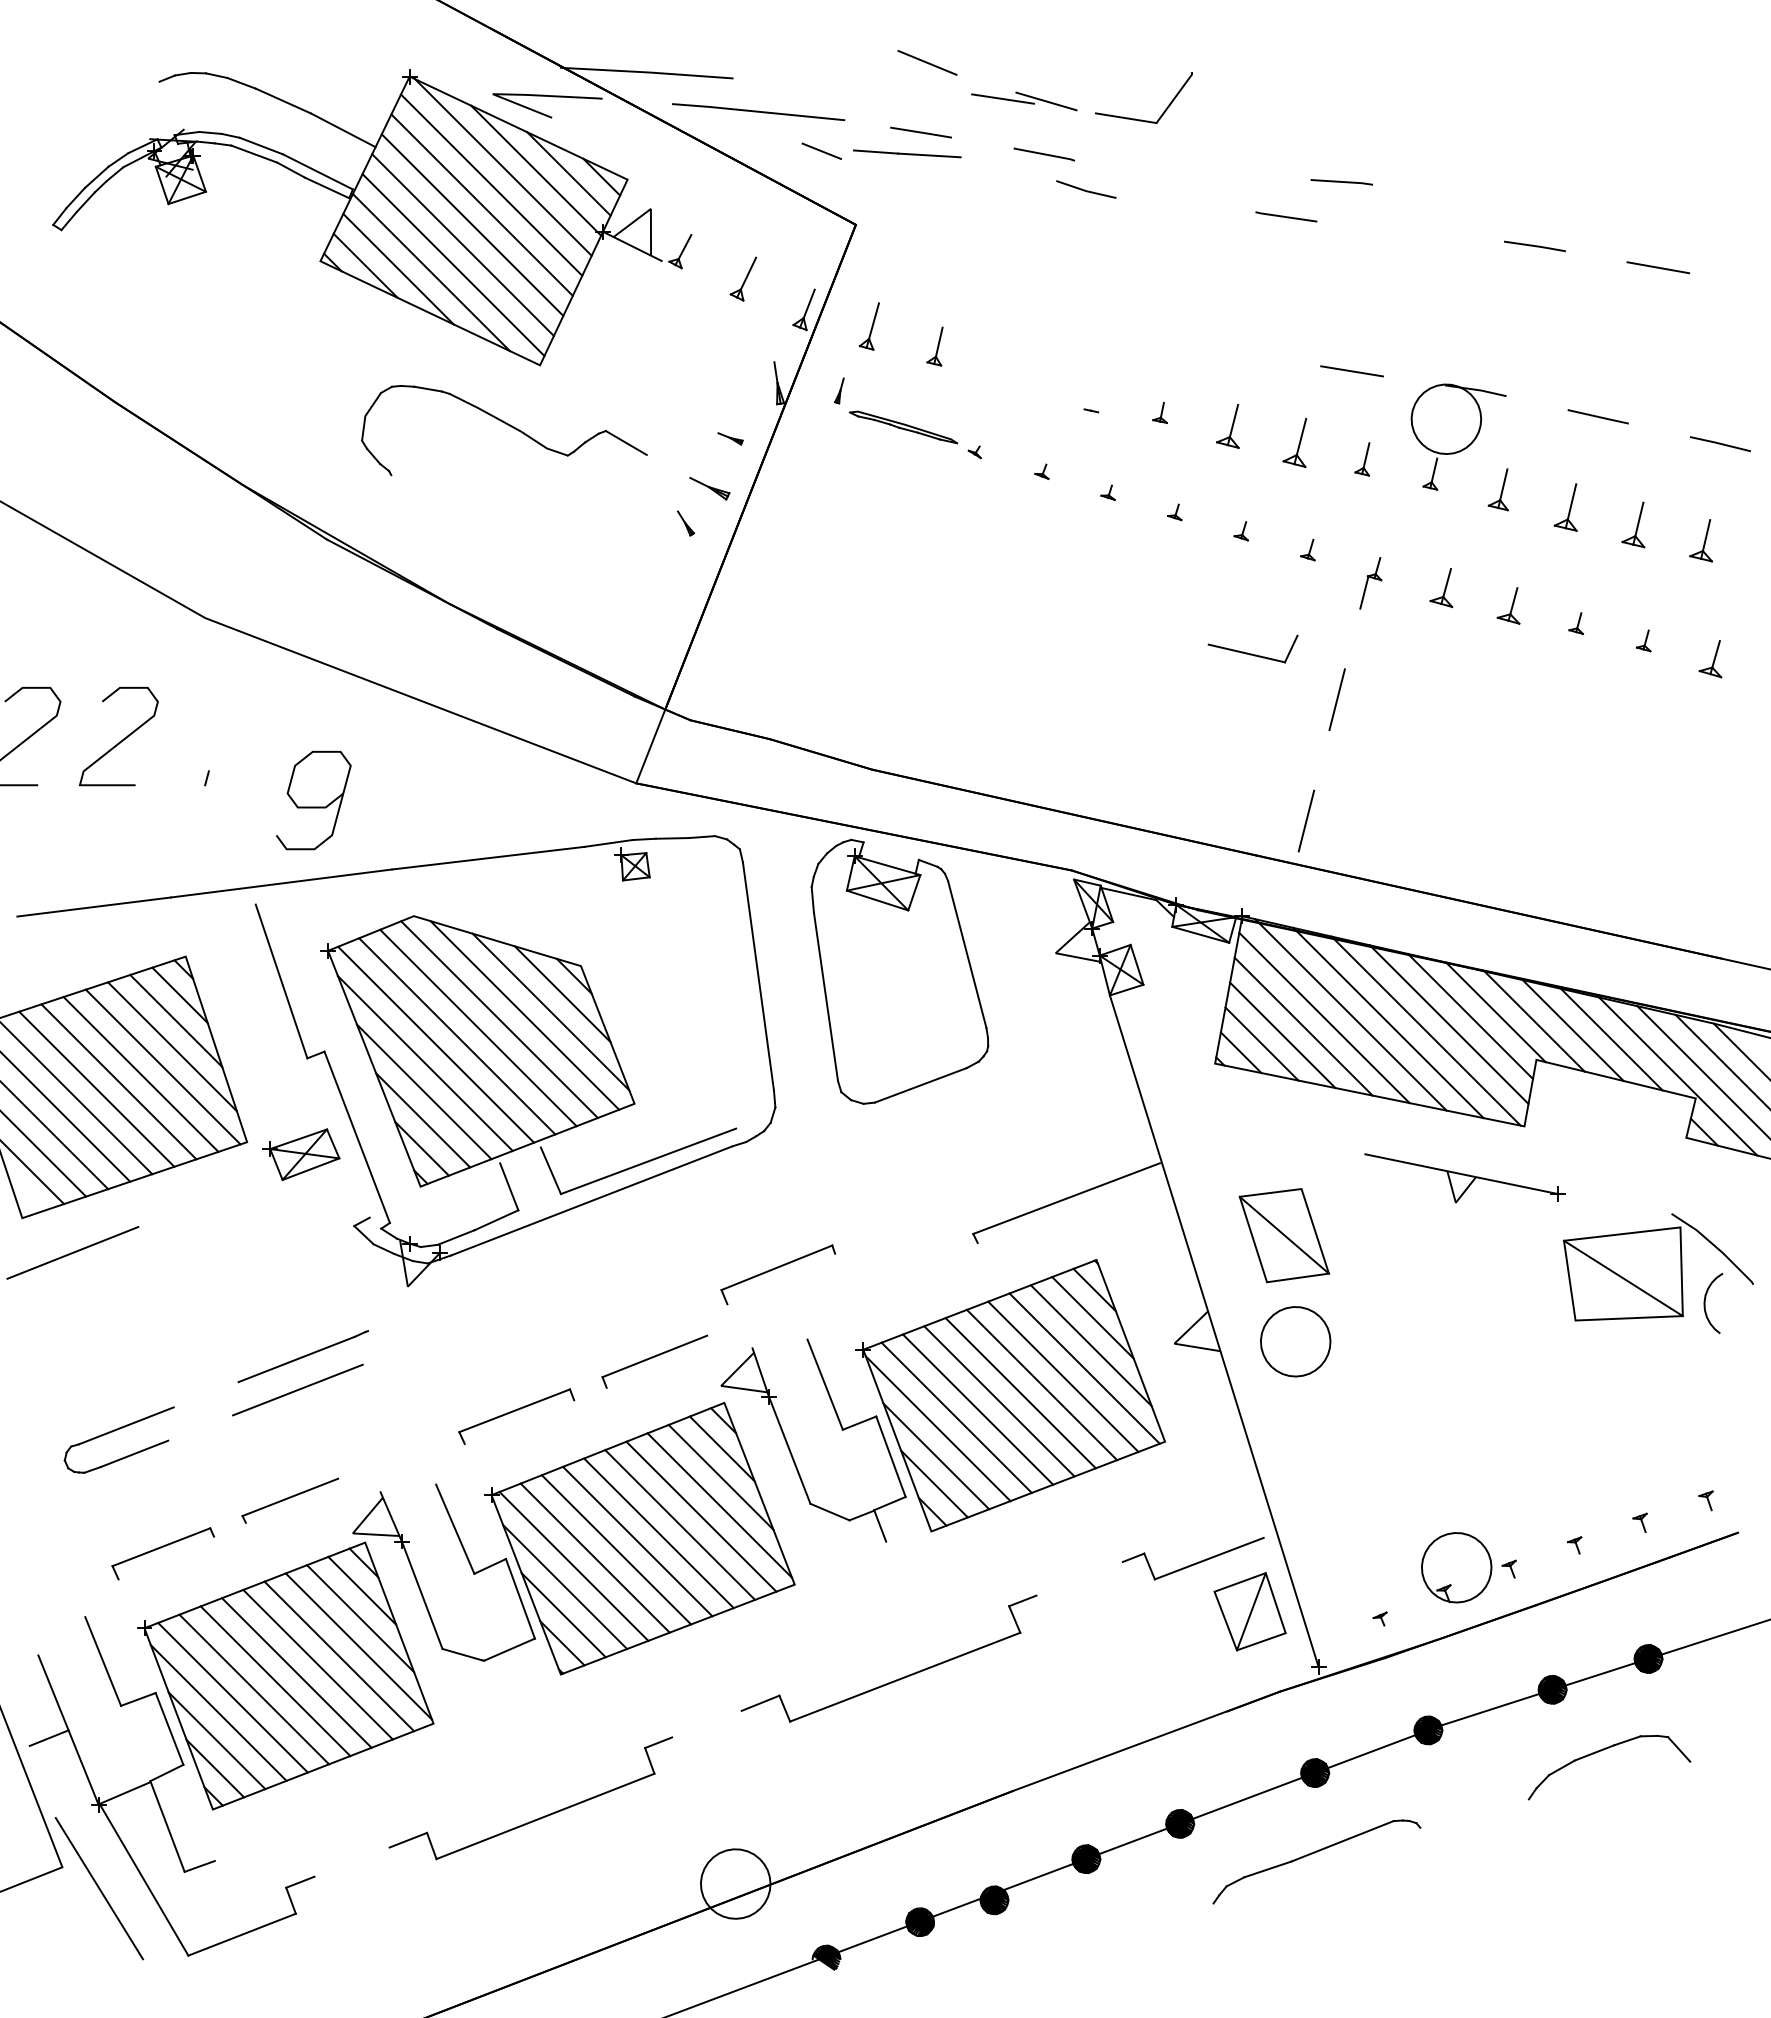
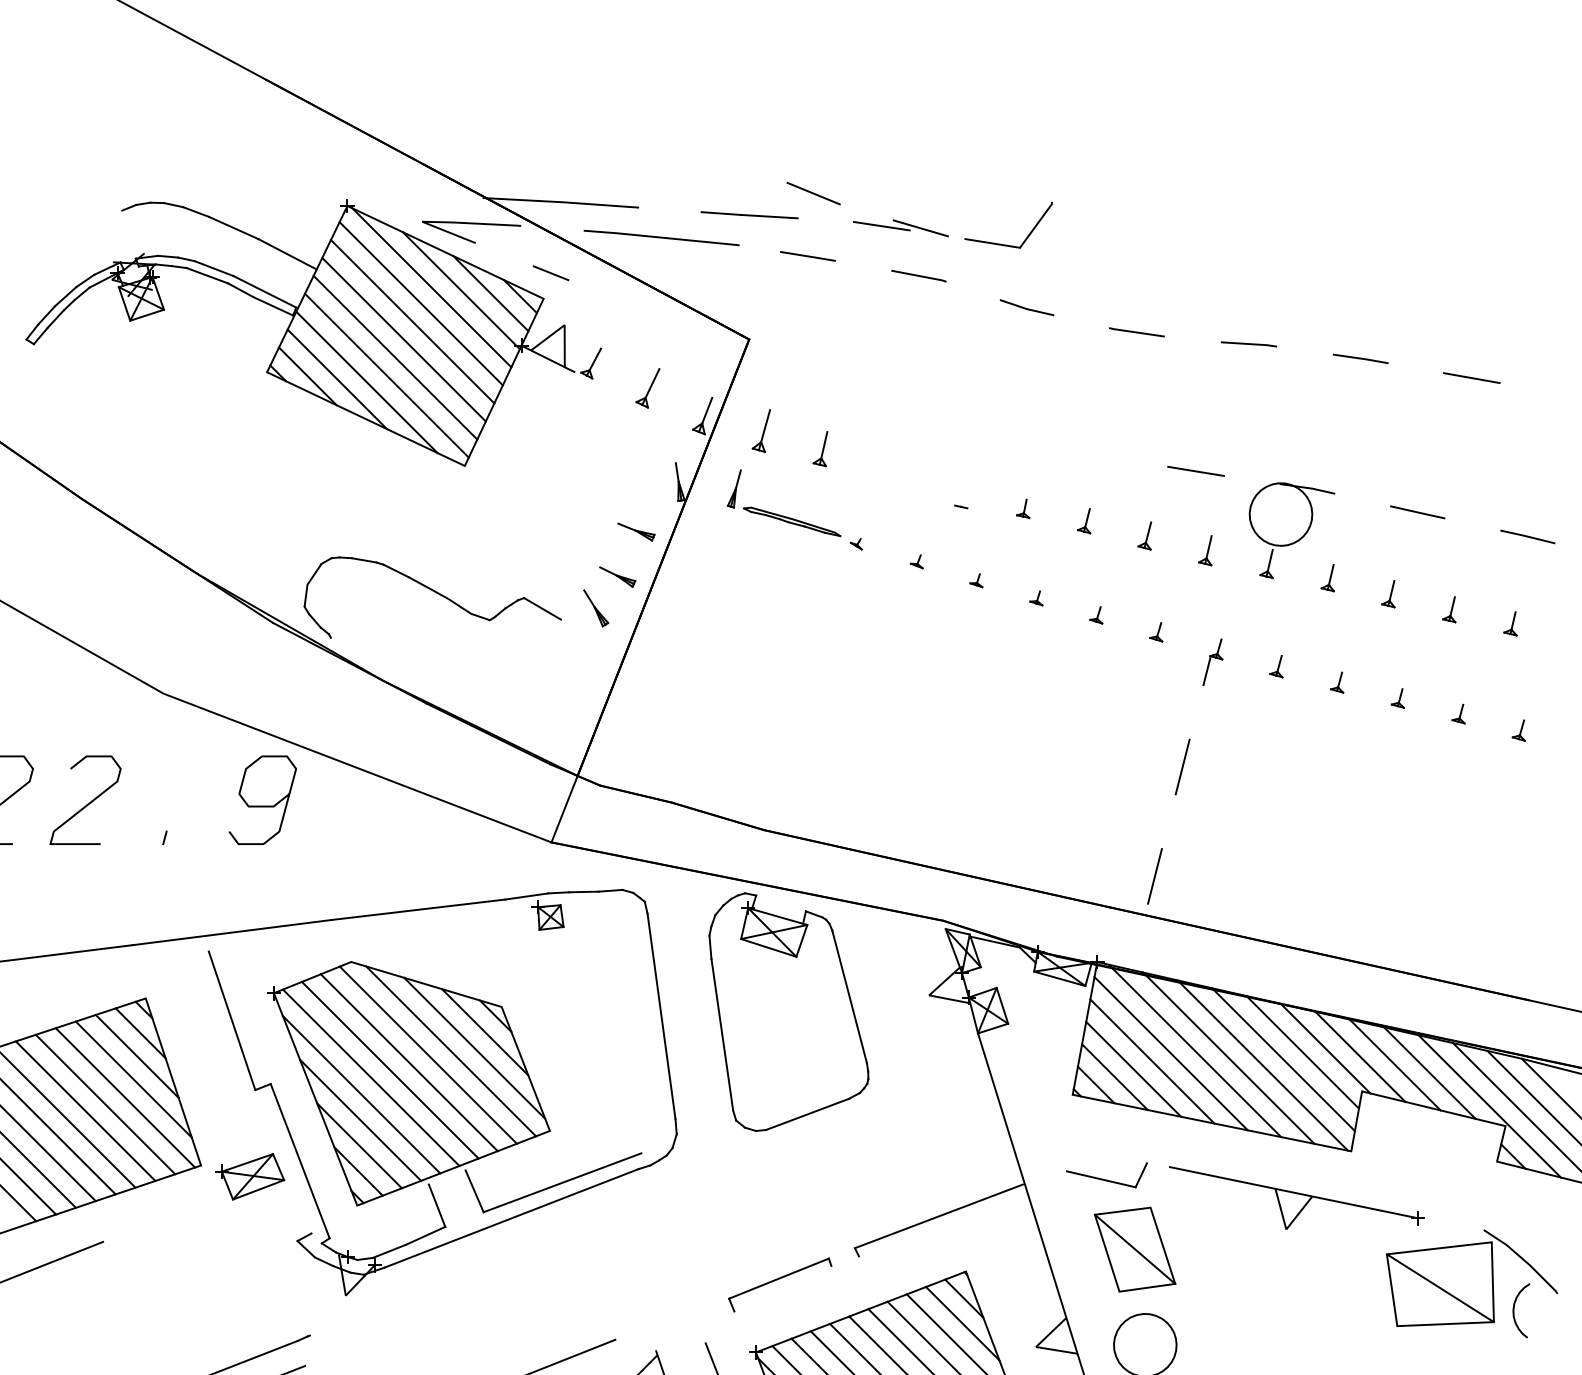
line: (821, 150) -> (550, 272), moved
line: (907, 153) -> (749, 214), moved
line: (1341, 182) -> (1248, 344), moved
line: (1085, 189) -> (1026, 307), moved
part: (839, 390) -> (734, 488), size x1.67
part: (1227, 426) -> (1083, 521), size x0.62
part: (504, 430) -> (432, 597), moved
part: (730, 438) -> (636, 531), size x1.67
part: (1295, 443) -> (1145, 536), size x0.62
part: (1498, 489) -> (1327, 577), size x0.71
part: (1565, 507) -> (1388, 594), size x0.62
part: (685, 523) -> (595, 608), size x1.67
part: (1632, 524) -> (1448, 609), size x0.62
part: (1701, 540) -> (1510, 623), size x0.62
part: (1440, 588) -> (1275, 666), size x0.62
part: (1508, 605) -> (1336, 682), size x0.62
part: (1252, 648) -> (1106, 1174), moved
part: (1710, 659) -> (1518, 730), size x0.62
curve: (313, 806) -> (262, 805), moved
part: (1463, 1178) -> (1296, 1198), size x1.43
part: (777, 1274) -> (779, 1284), moved

